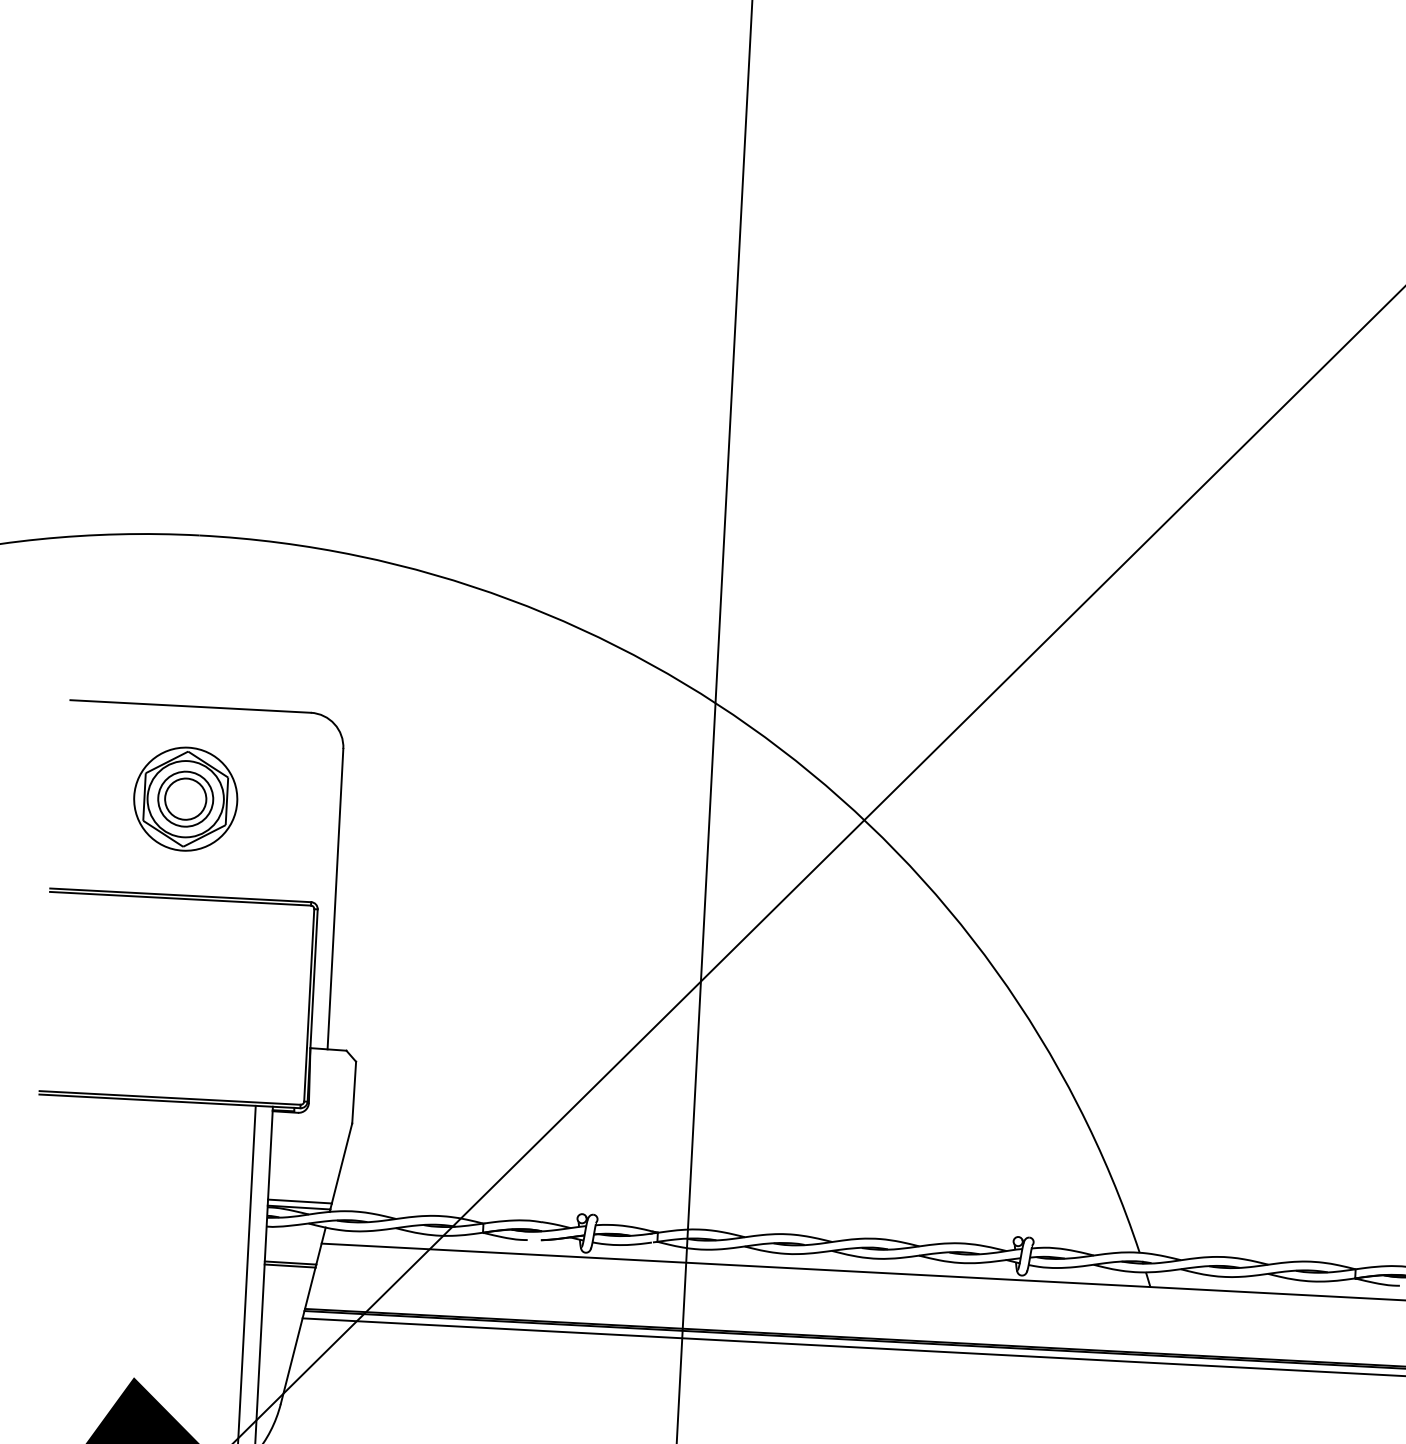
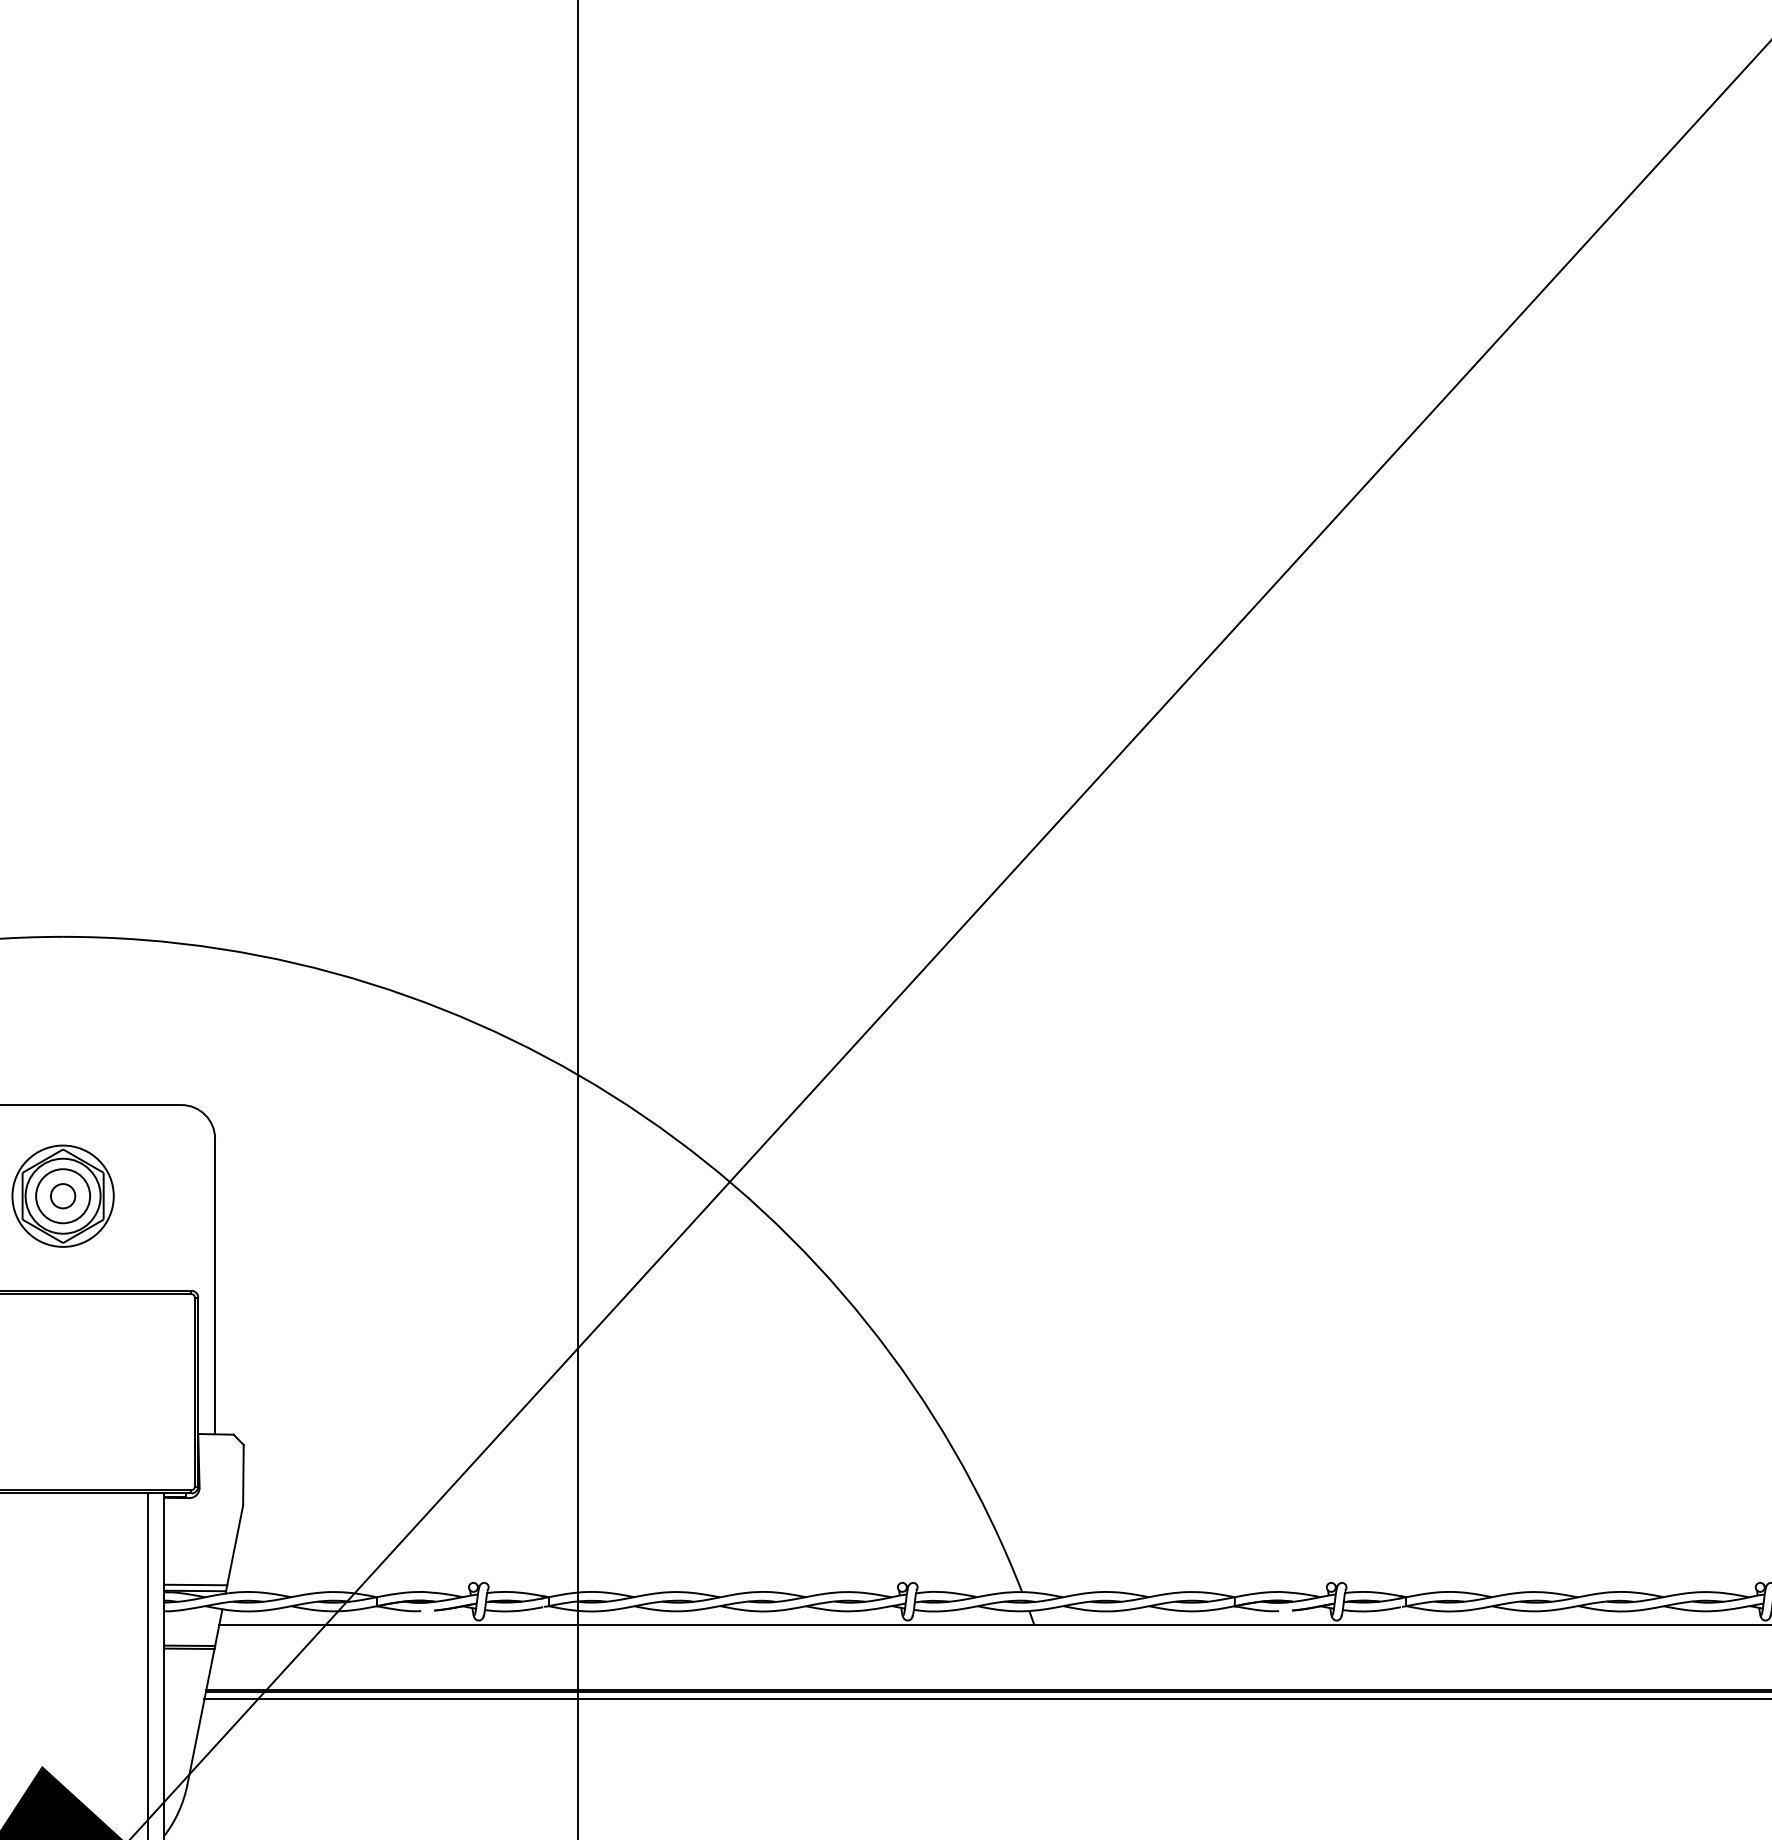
circle: (185, 798) -> (62, 1195), size x0.6

